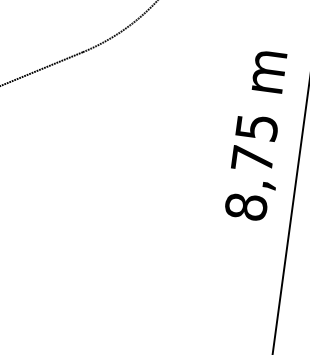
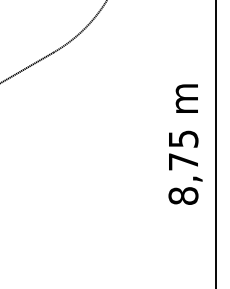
text: (258, 135) -> (185, 144), moved

